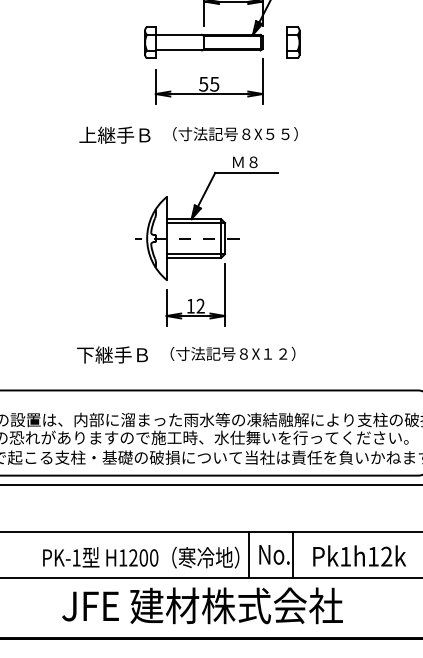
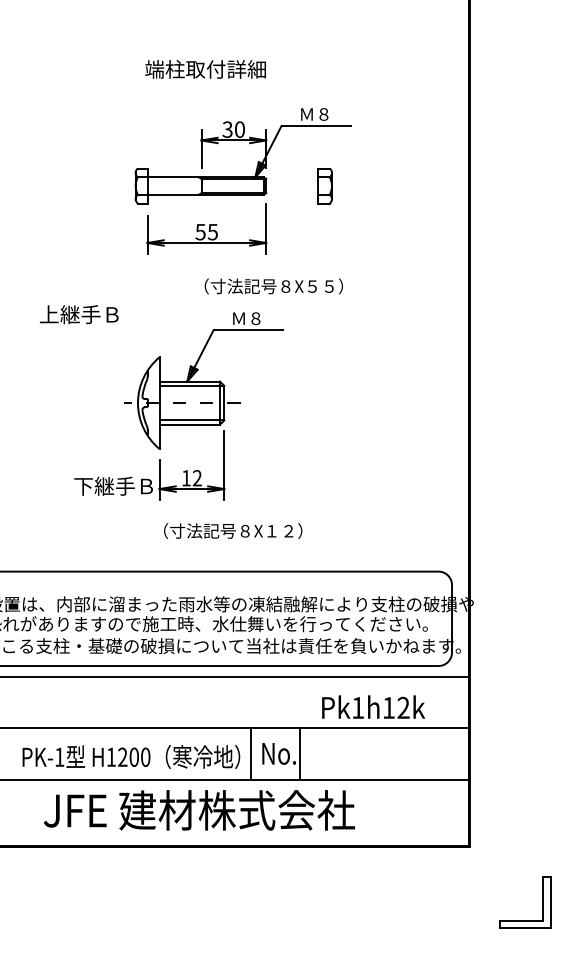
part: (292, 43) -> (324, 186), moved
text: (235, 134) -> (273, 286), moved
text: (114, 135) -> (78, 314), moved
text: (112, 354) -> (113, 485), moved
text: (359, 555) -> (373, 706), moved

